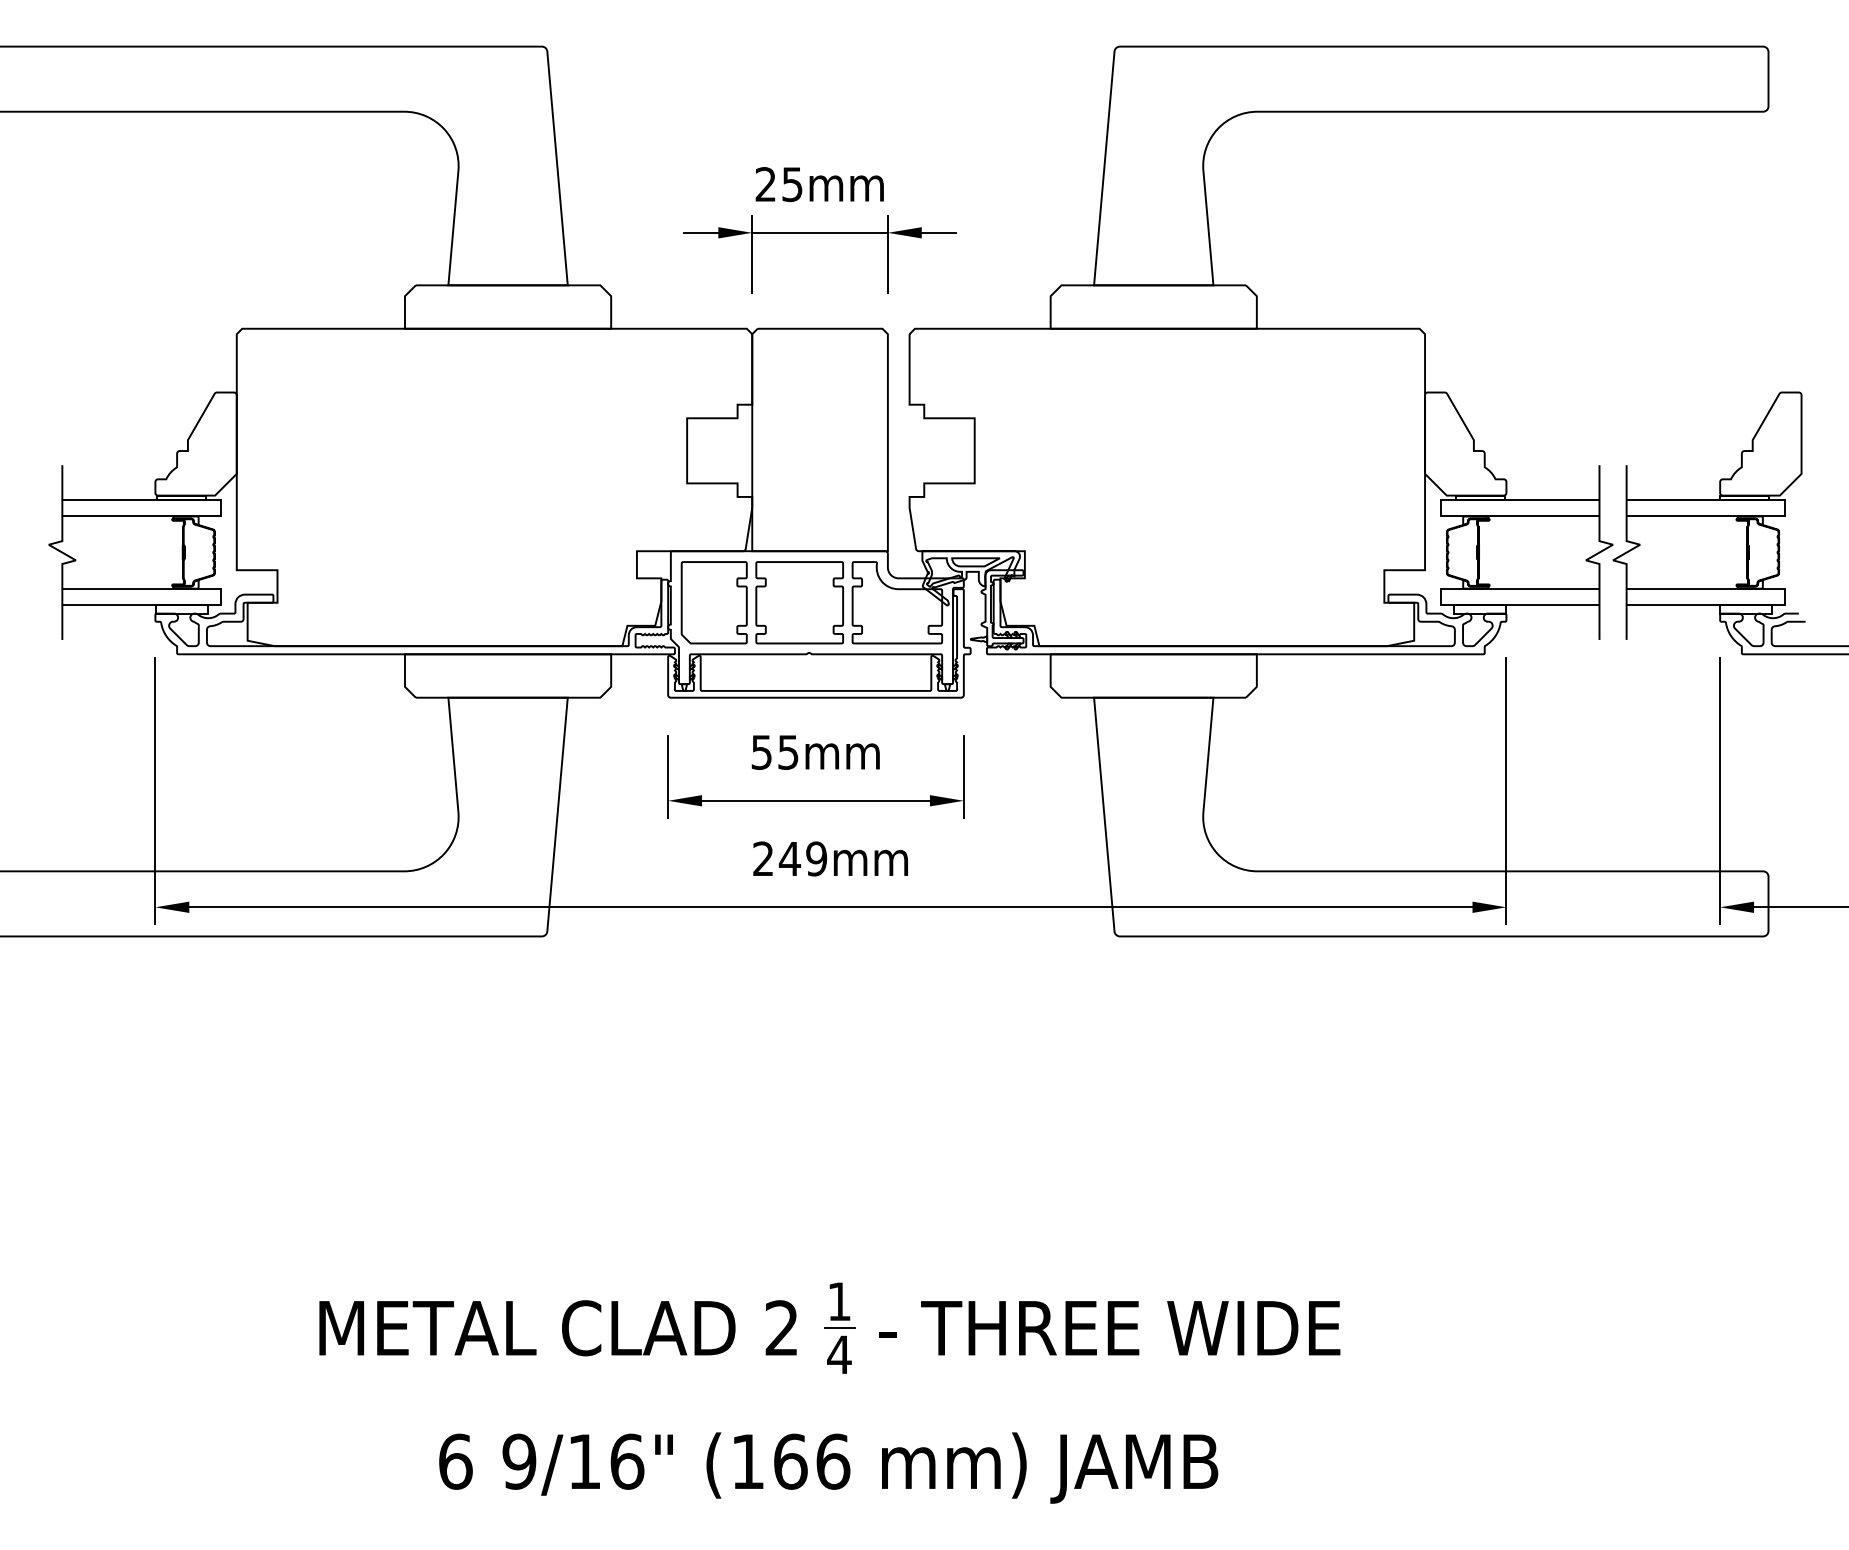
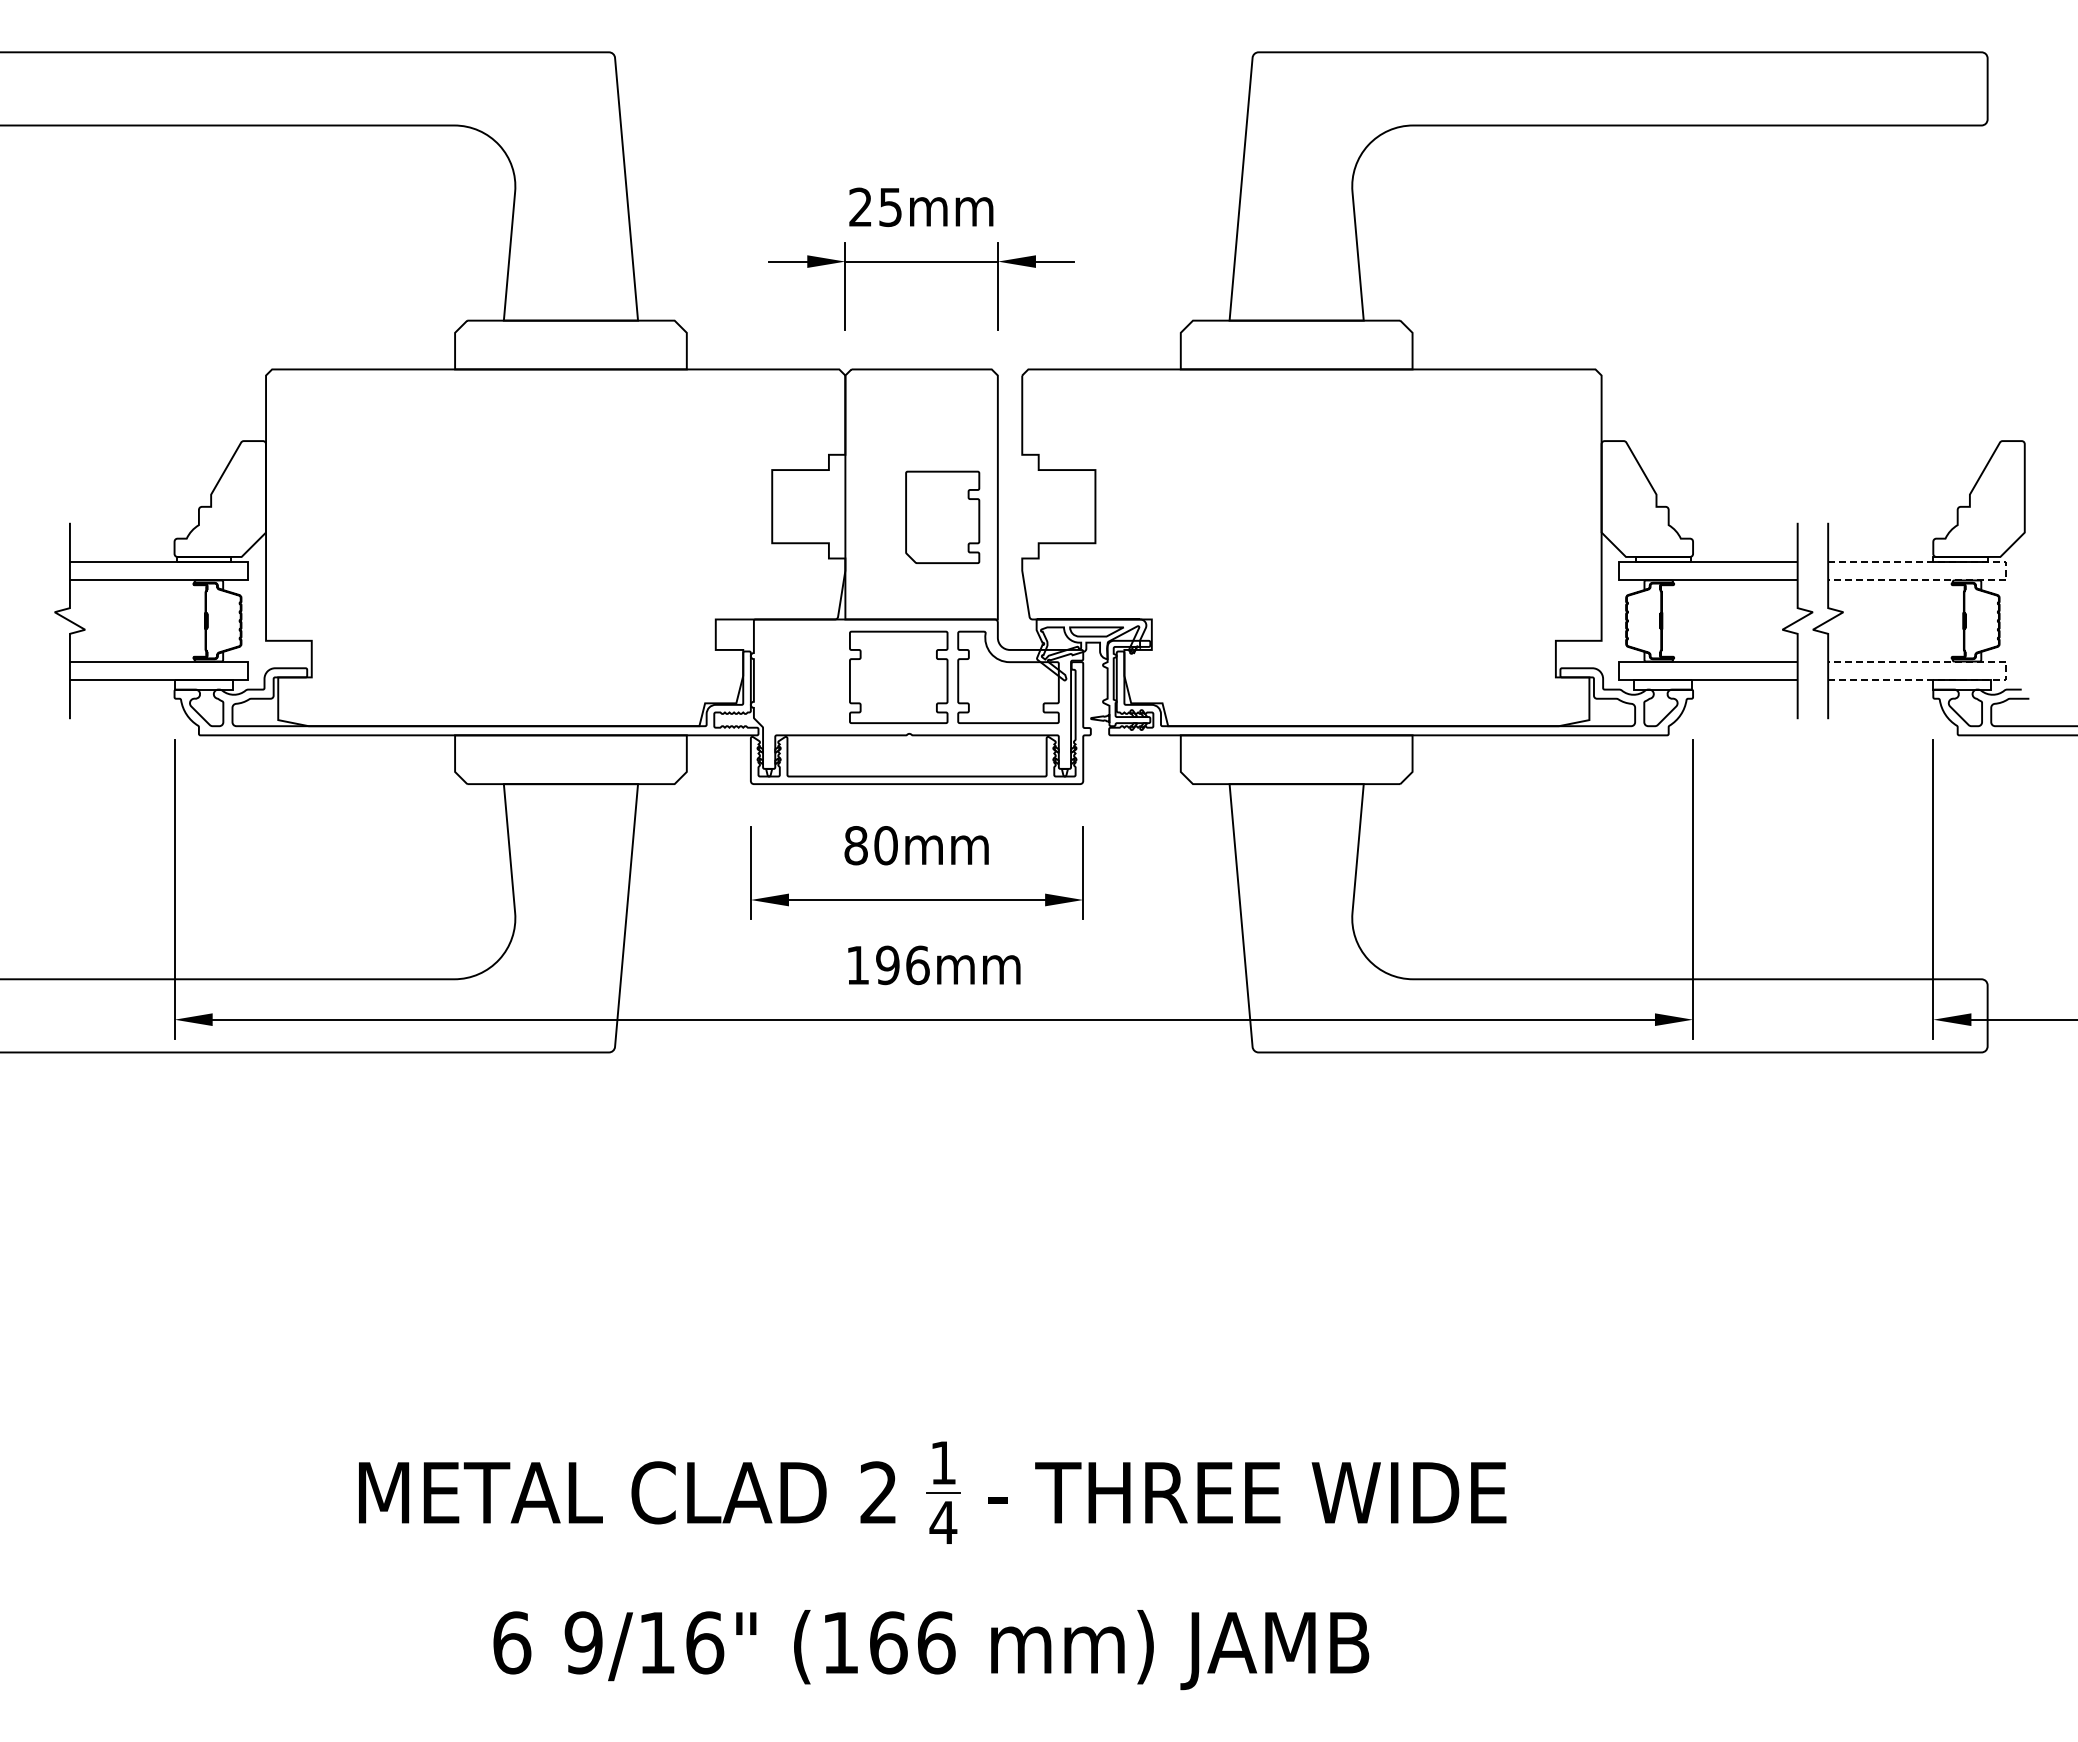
line: (1785, 508) -> (2006, 571), solid -> dashed
line: (1785, 596) -> (2006, 670), solid -> dashed
part: (714, 601) -> (942, 516), moved
text: (774, 752) -> (870, 845), 55mm -> 80mm
text: (789, 859) -> (887, 965), 249mm -> 196mm

